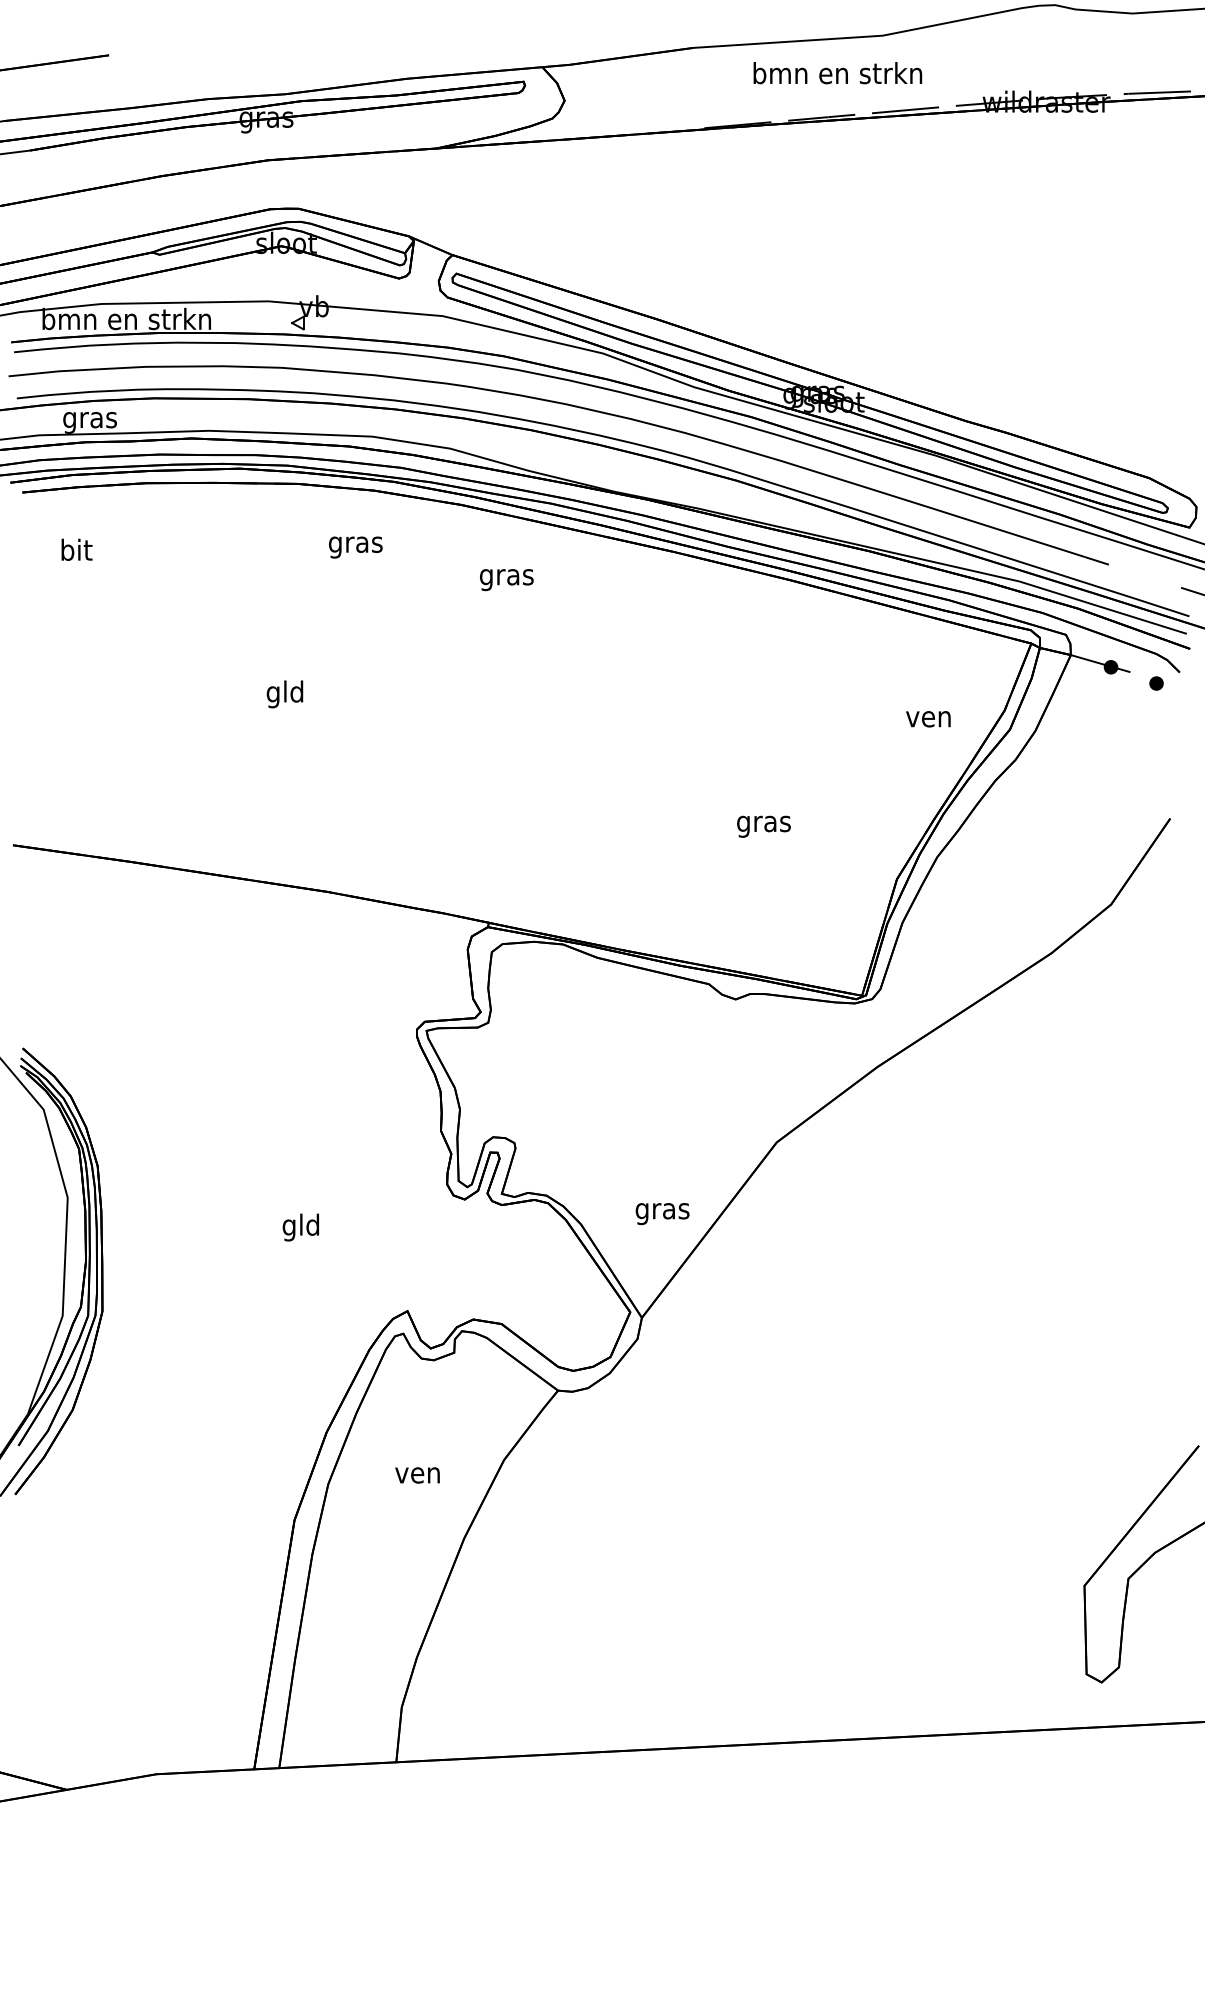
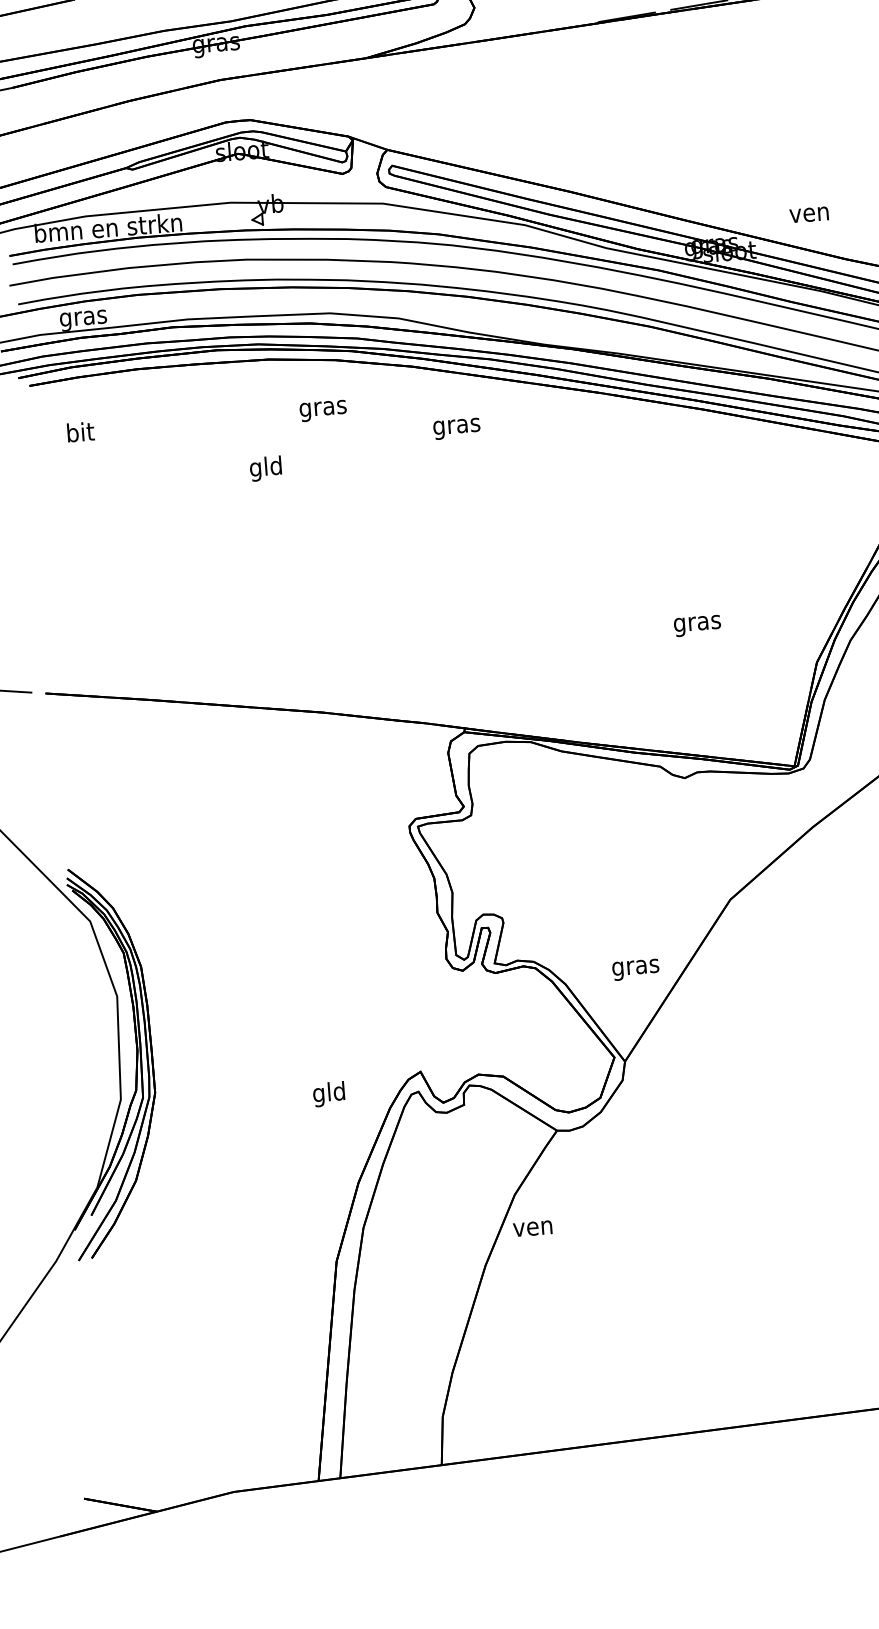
text: (284, 694) -> (265, 468), moved
text: (928, 719) -> (809, 215), moved
text: (300, 1227) -> (328, 1094), moved
text: (417, 1475) -> (532, 1228), moved

